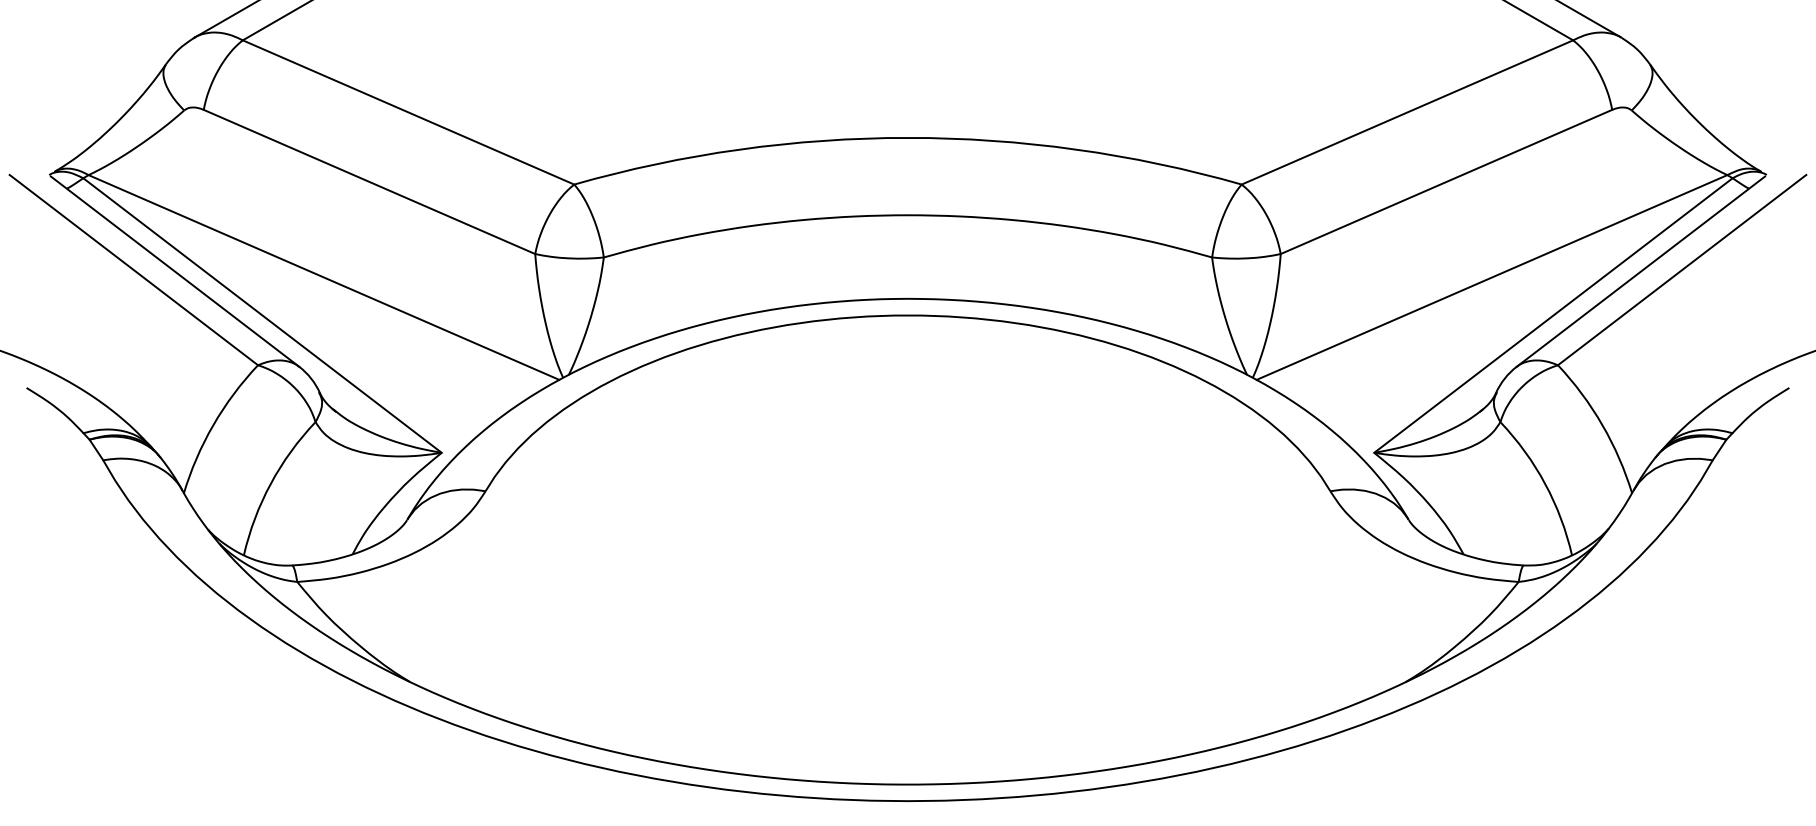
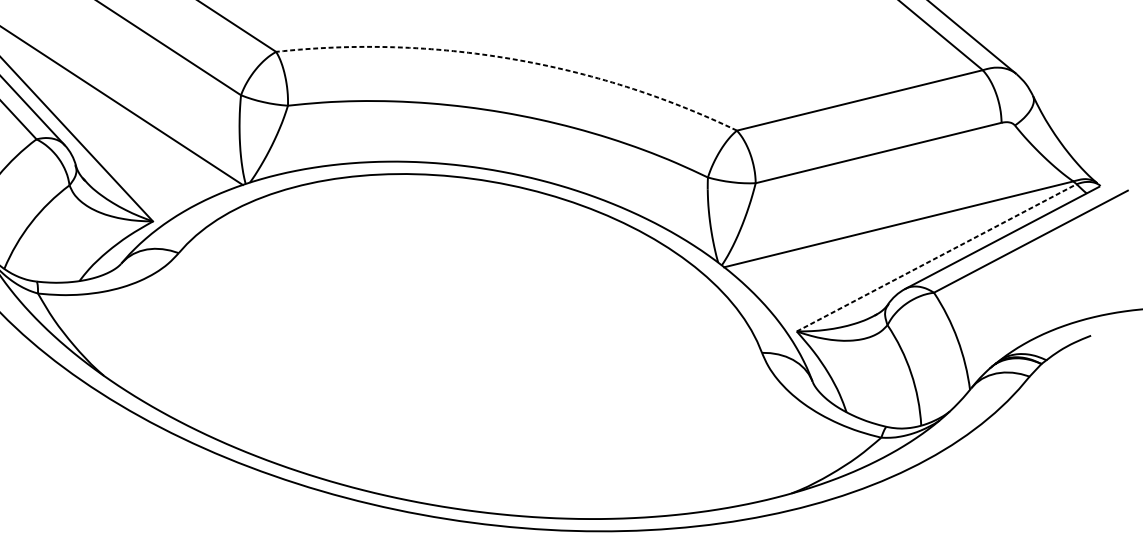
arc: (908, 137) -> (512, 58), solid -> dashed
line: (1553, 315) -> (936, 257), solid -> dashed

